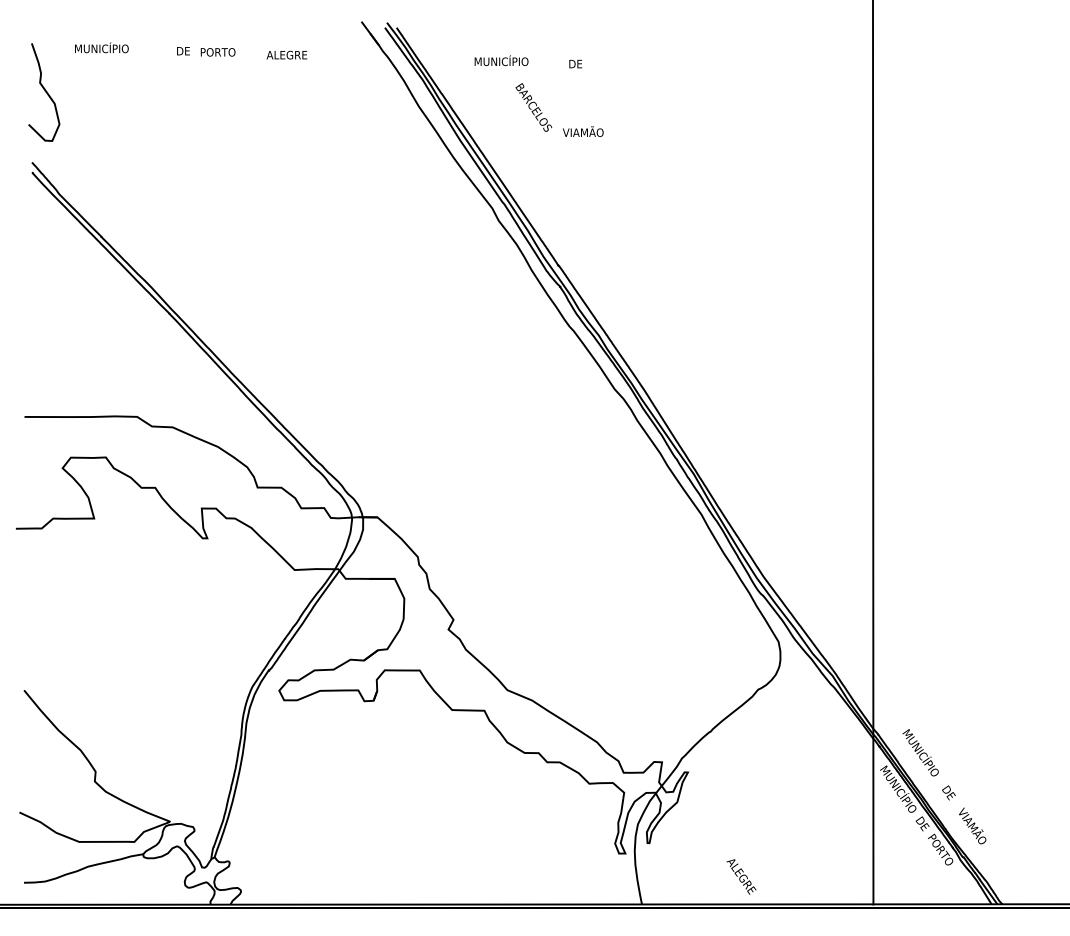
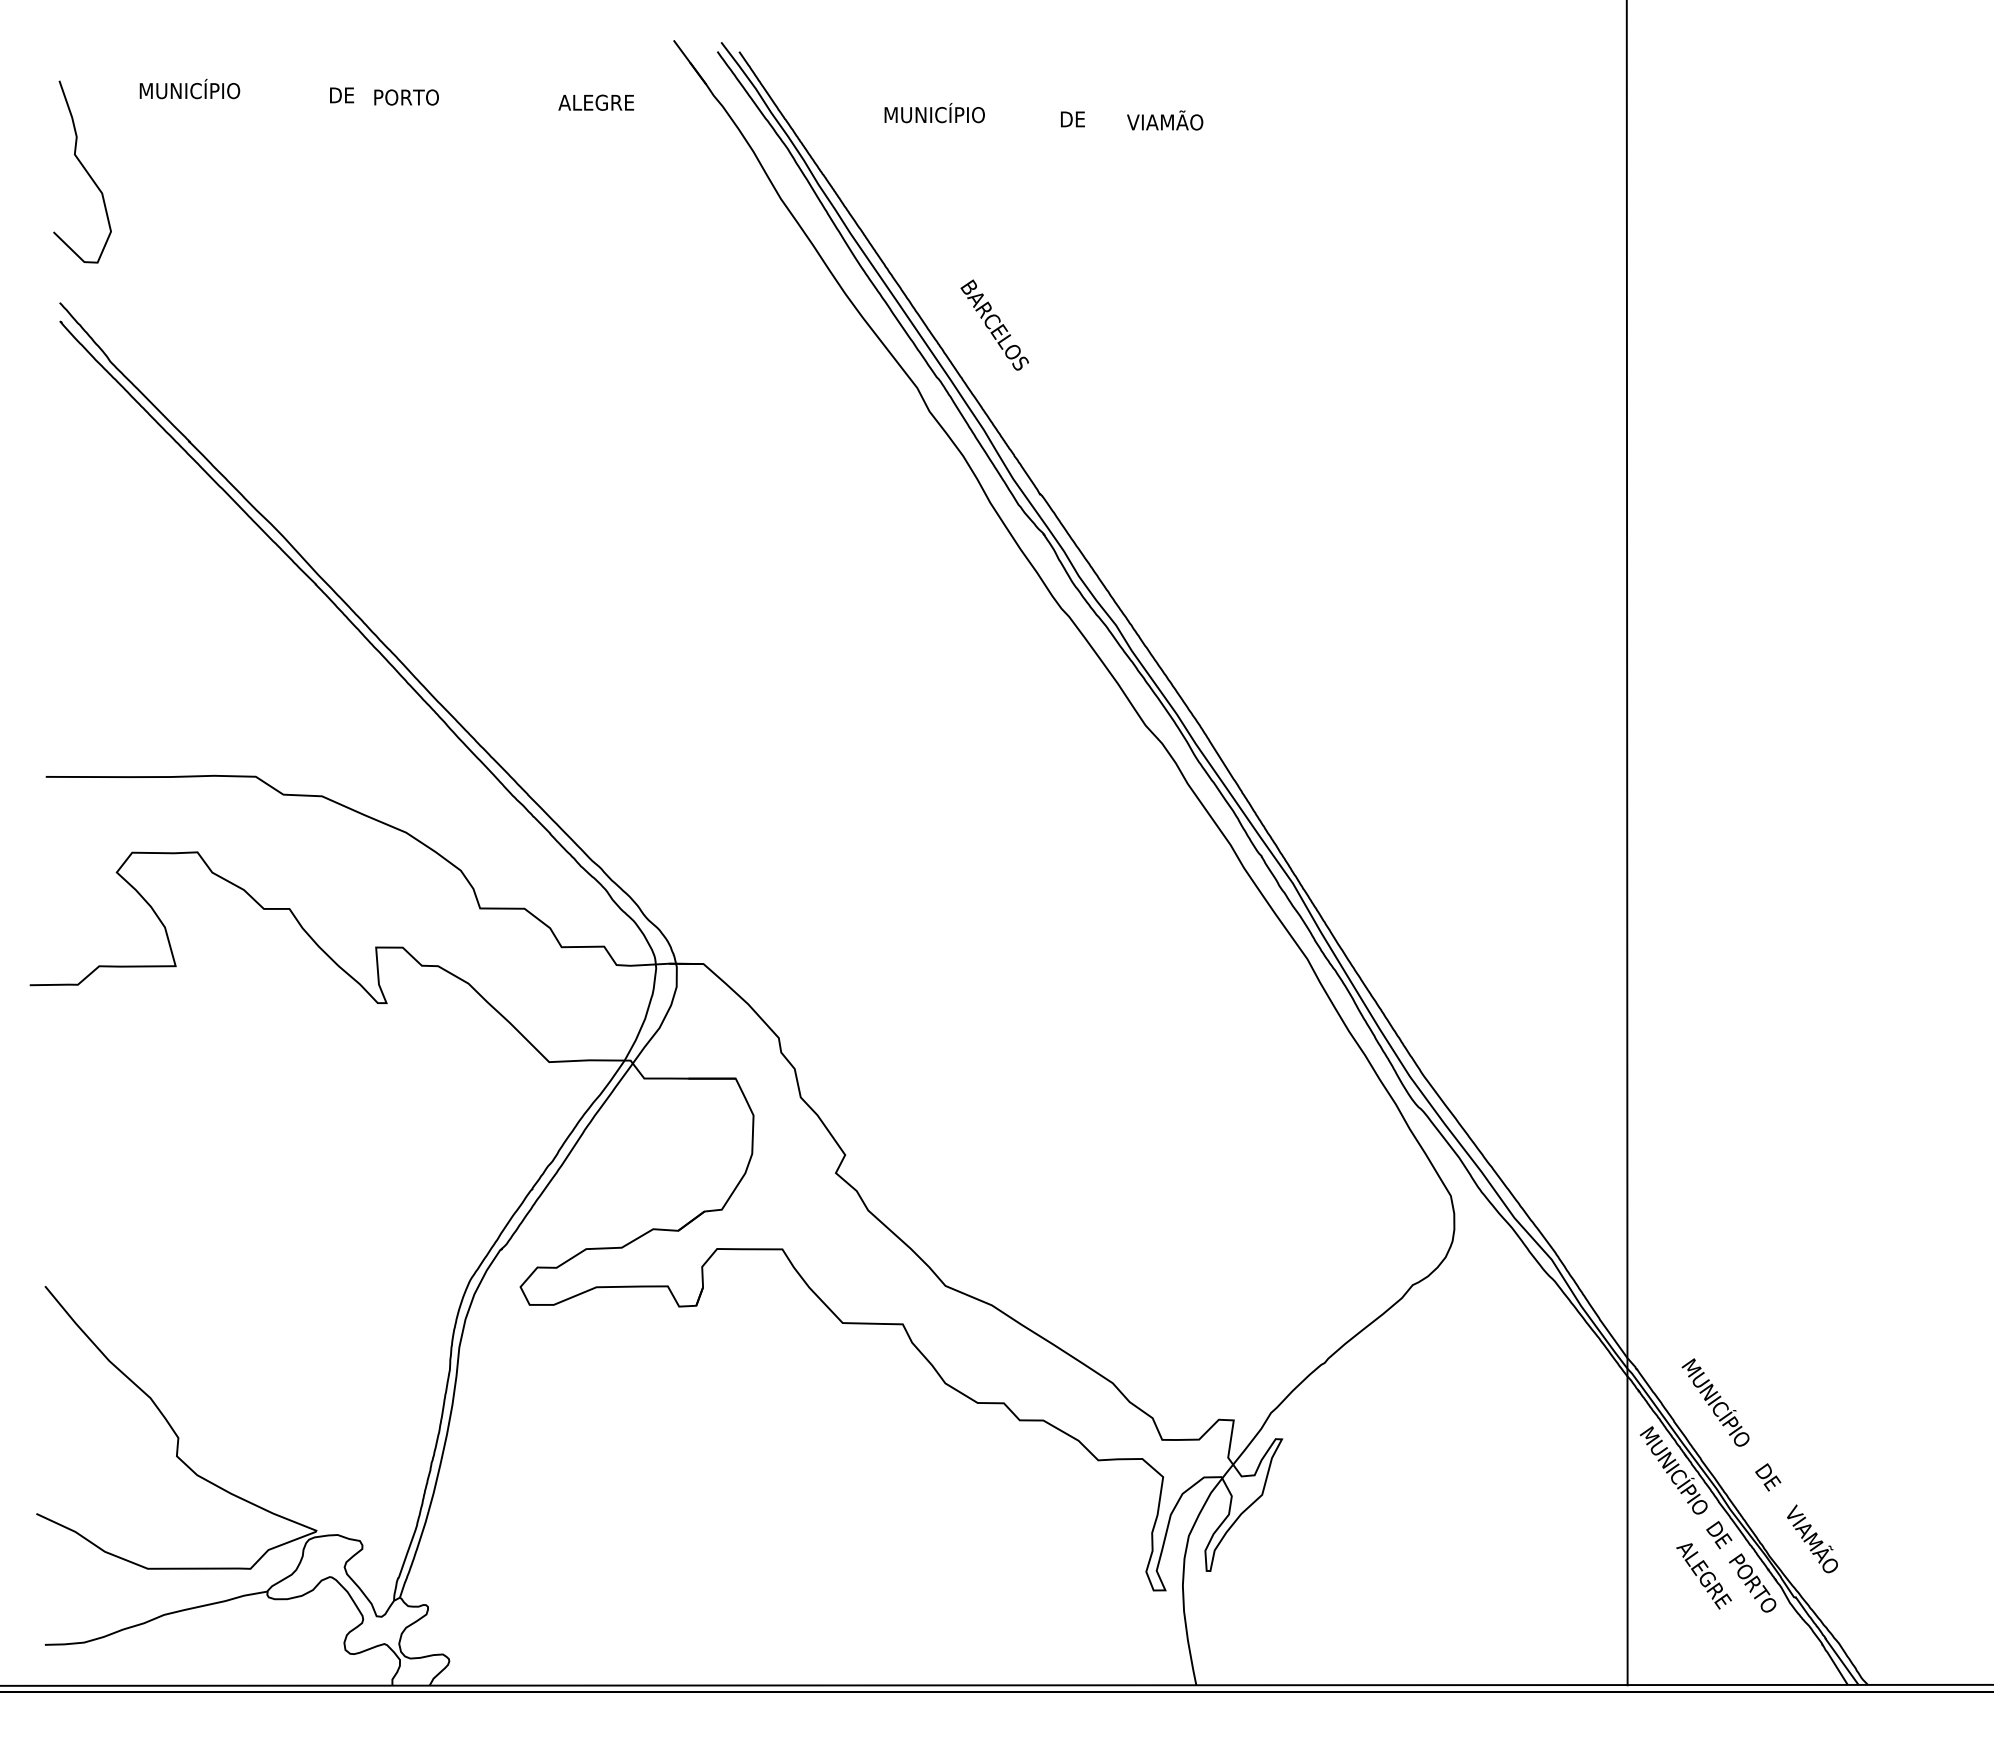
text: (286, 54) -> (595, 101), moved
text: (533, 107) -> (994, 325), moved
text: (583, 131) -> (1165, 120), moved
text: (741, 876) -> (1704, 1575), moved

